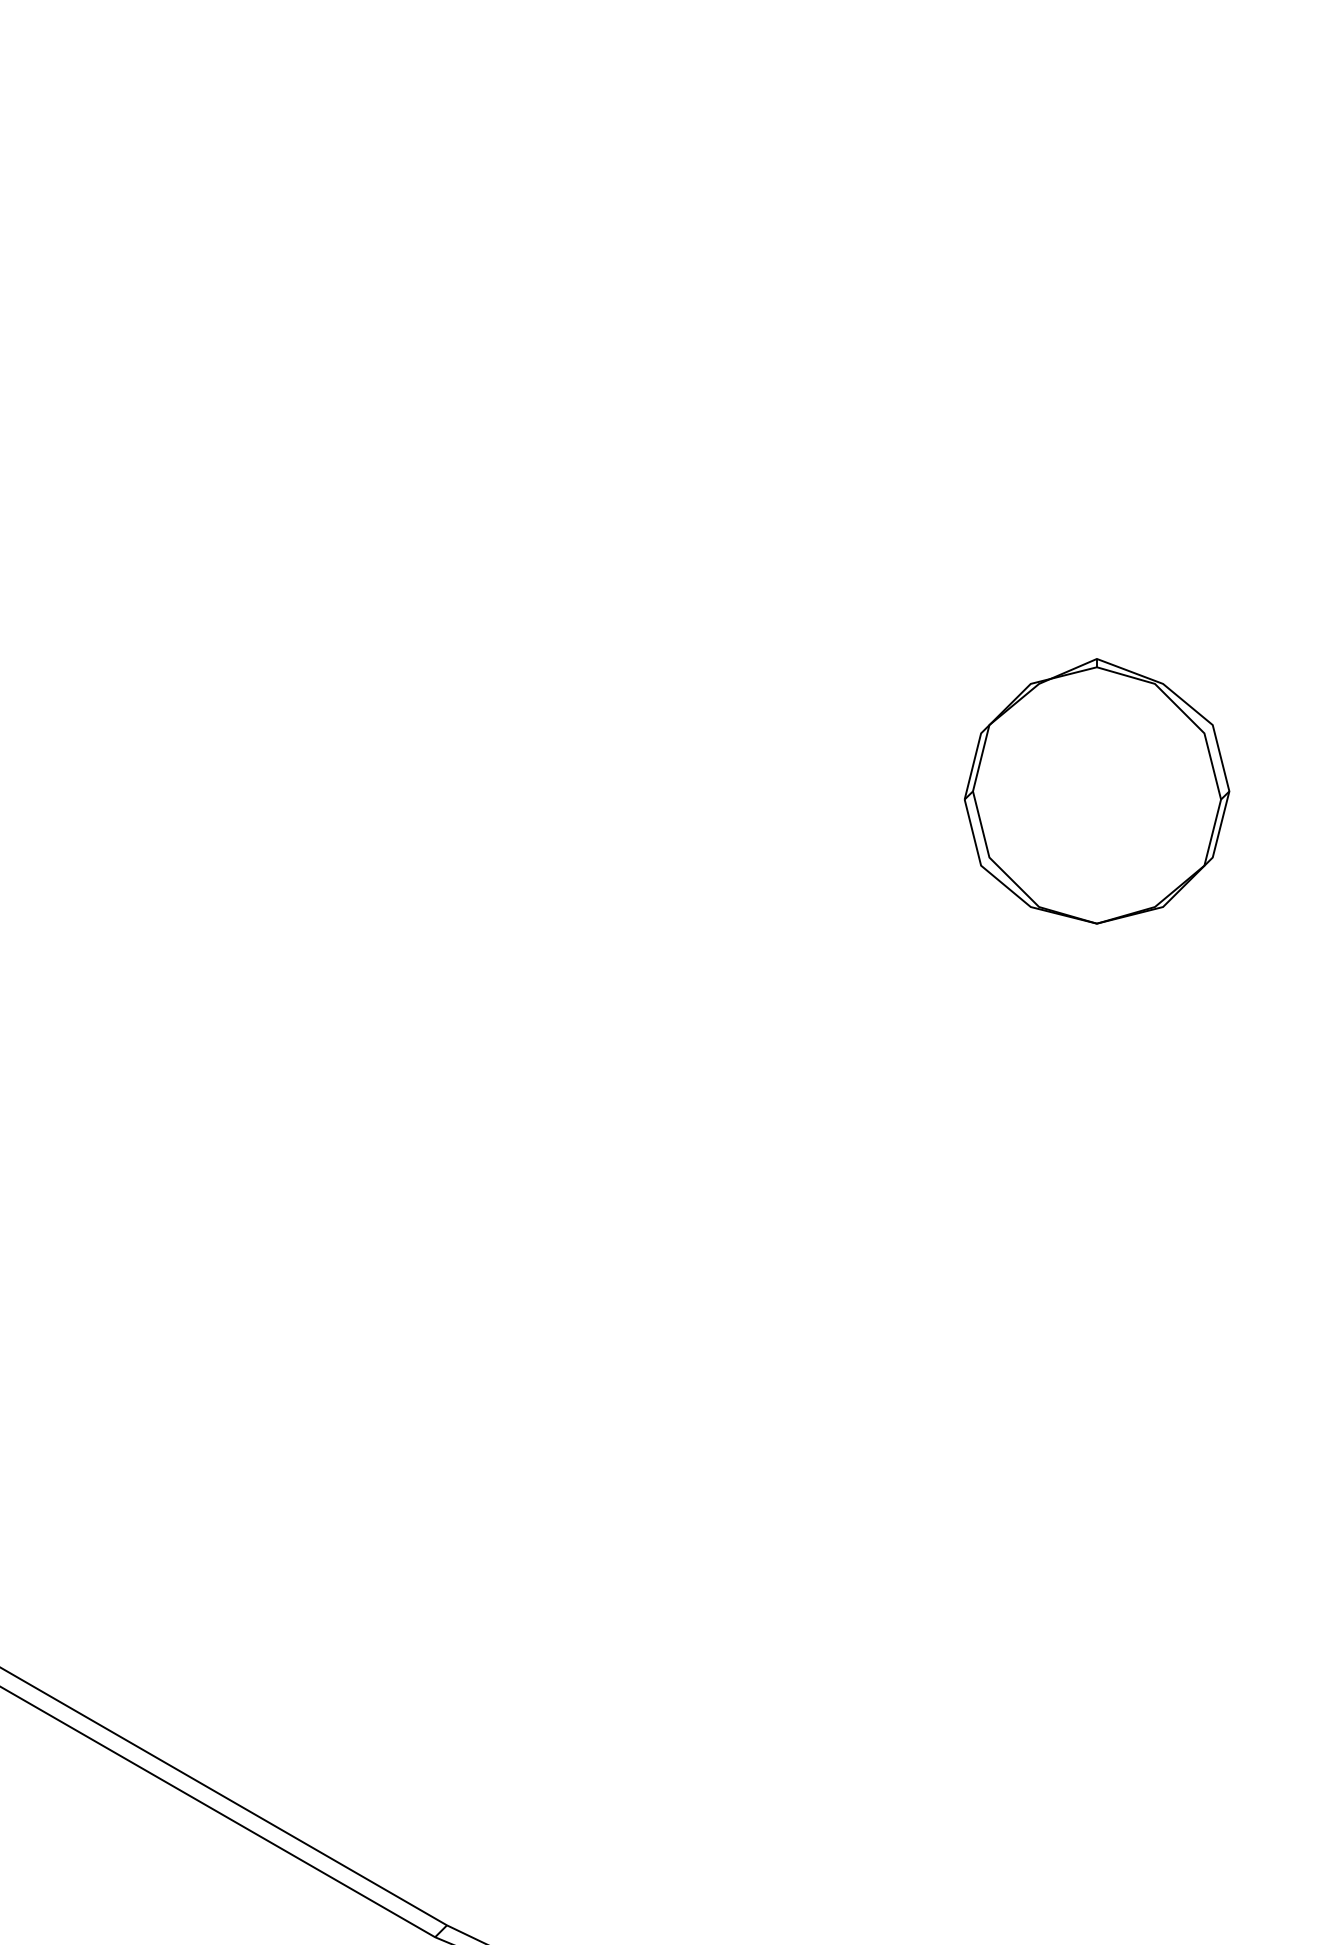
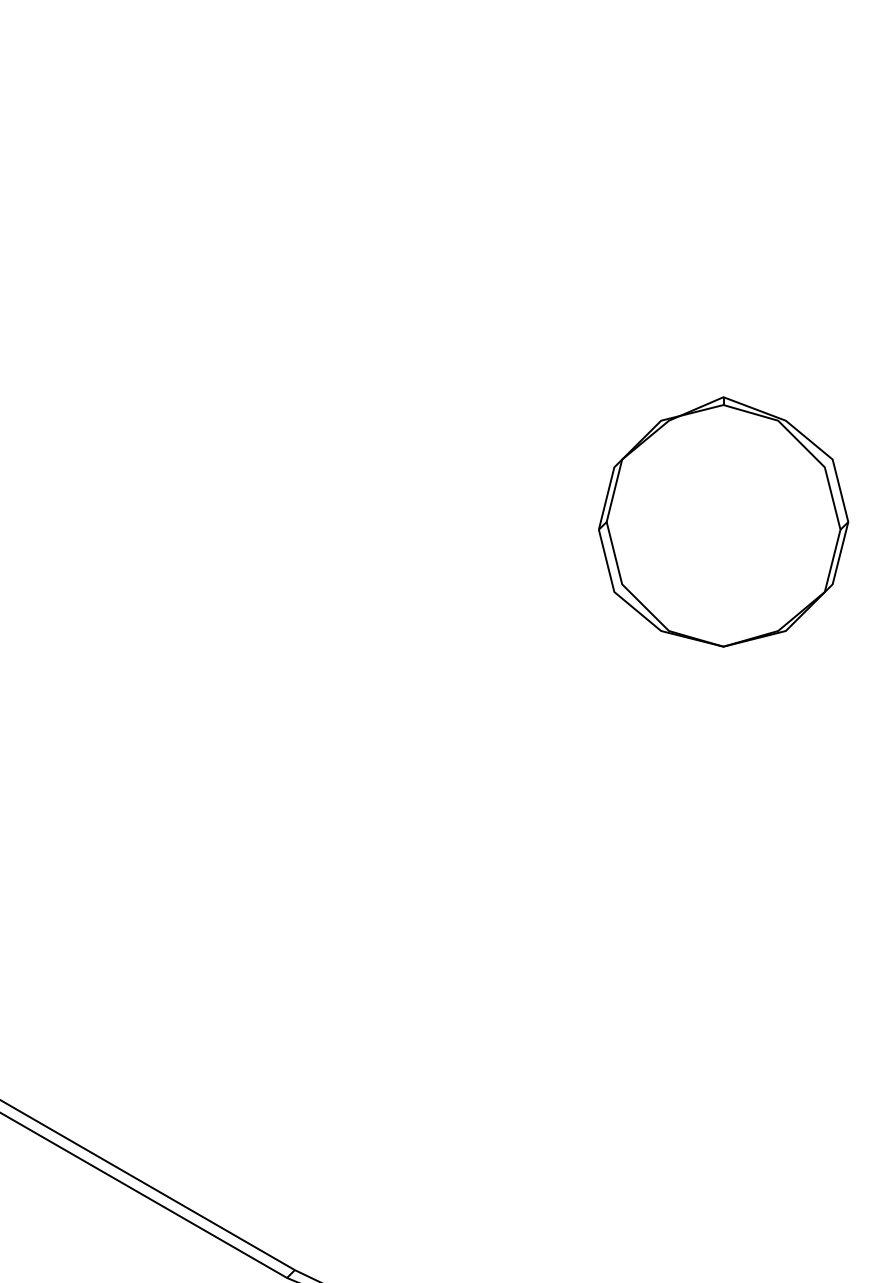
part: (1096, 790) -> (723, 521), size x1.43

